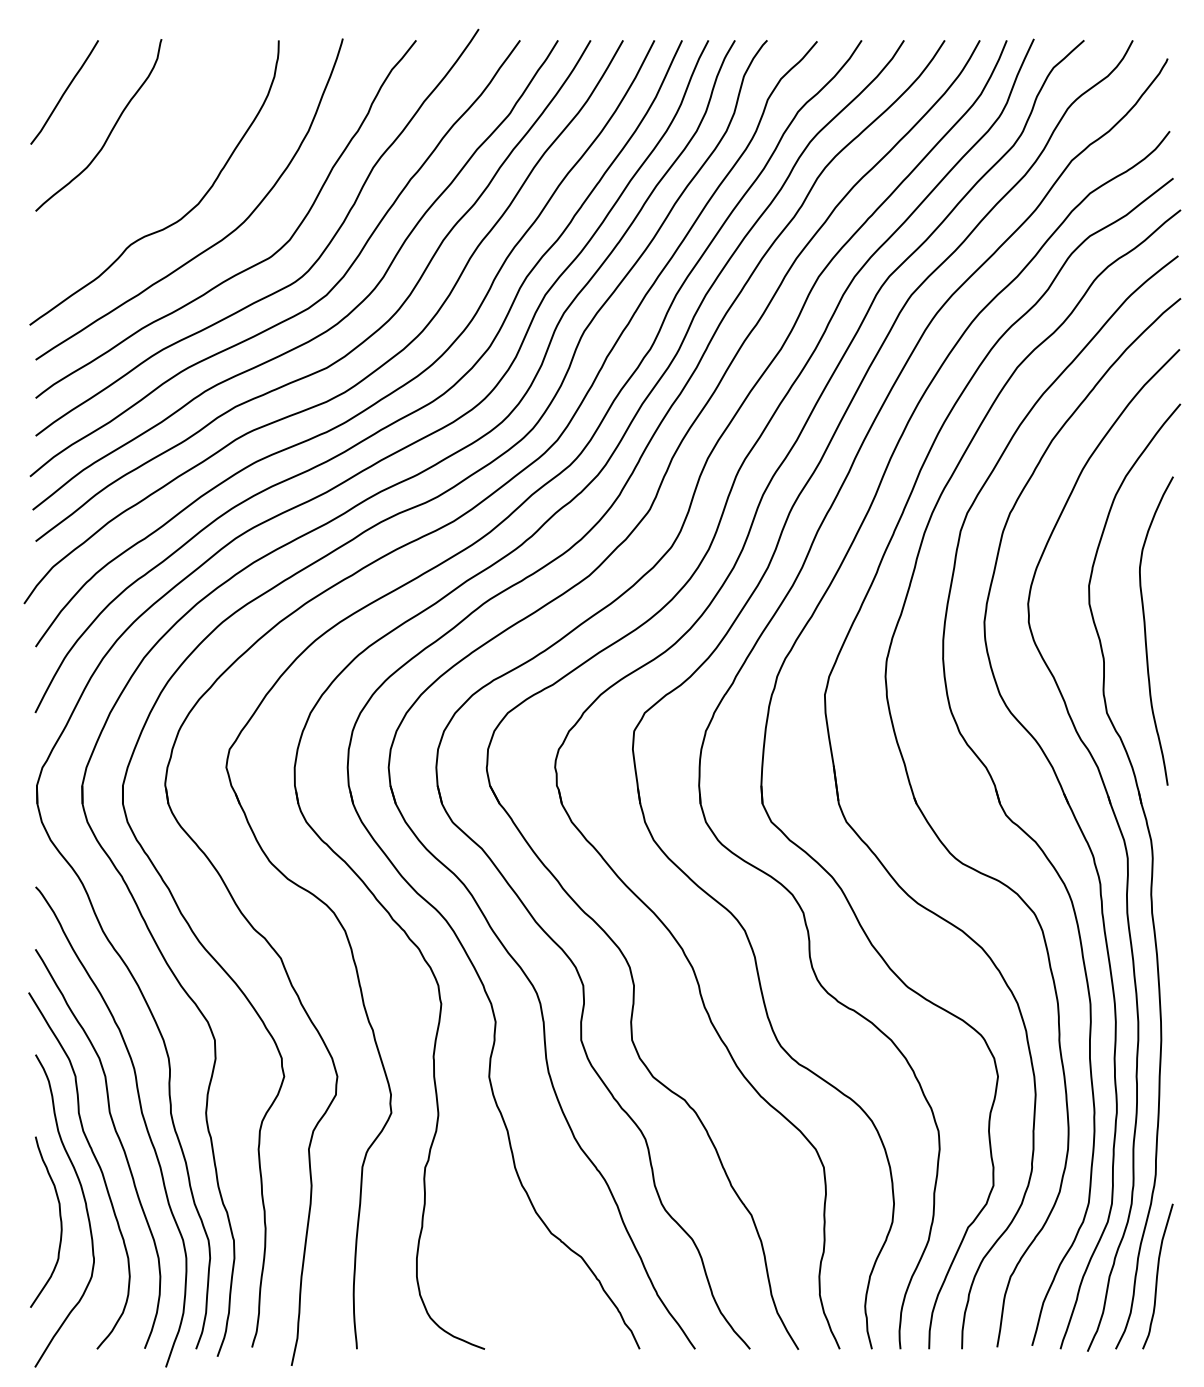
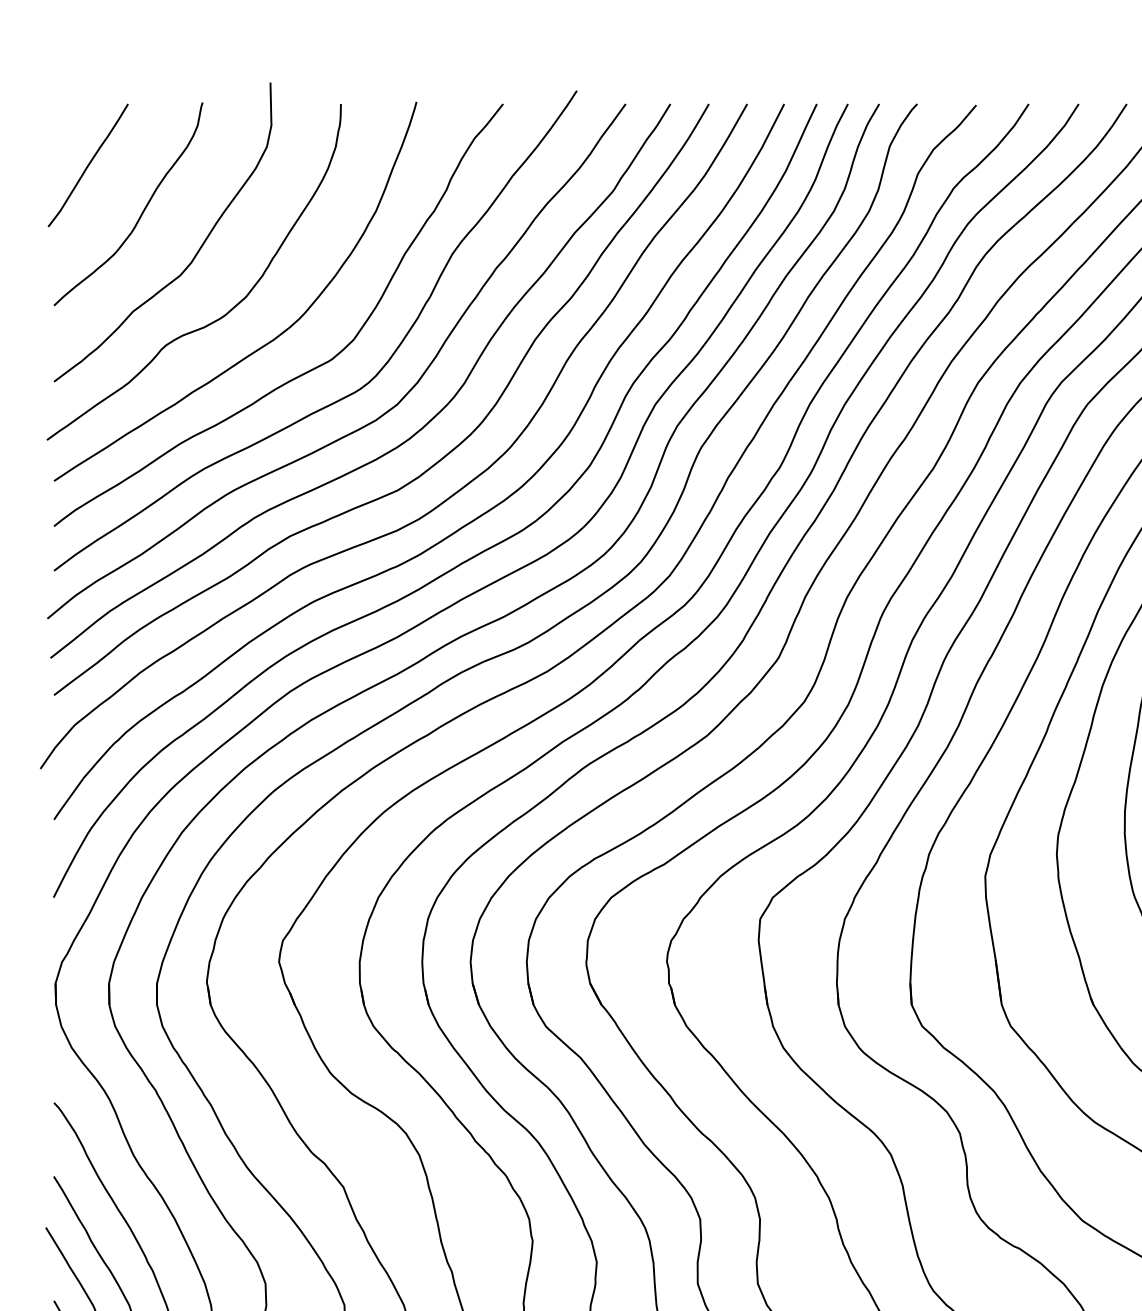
curve: (156, 165) -> (196, 251), added

